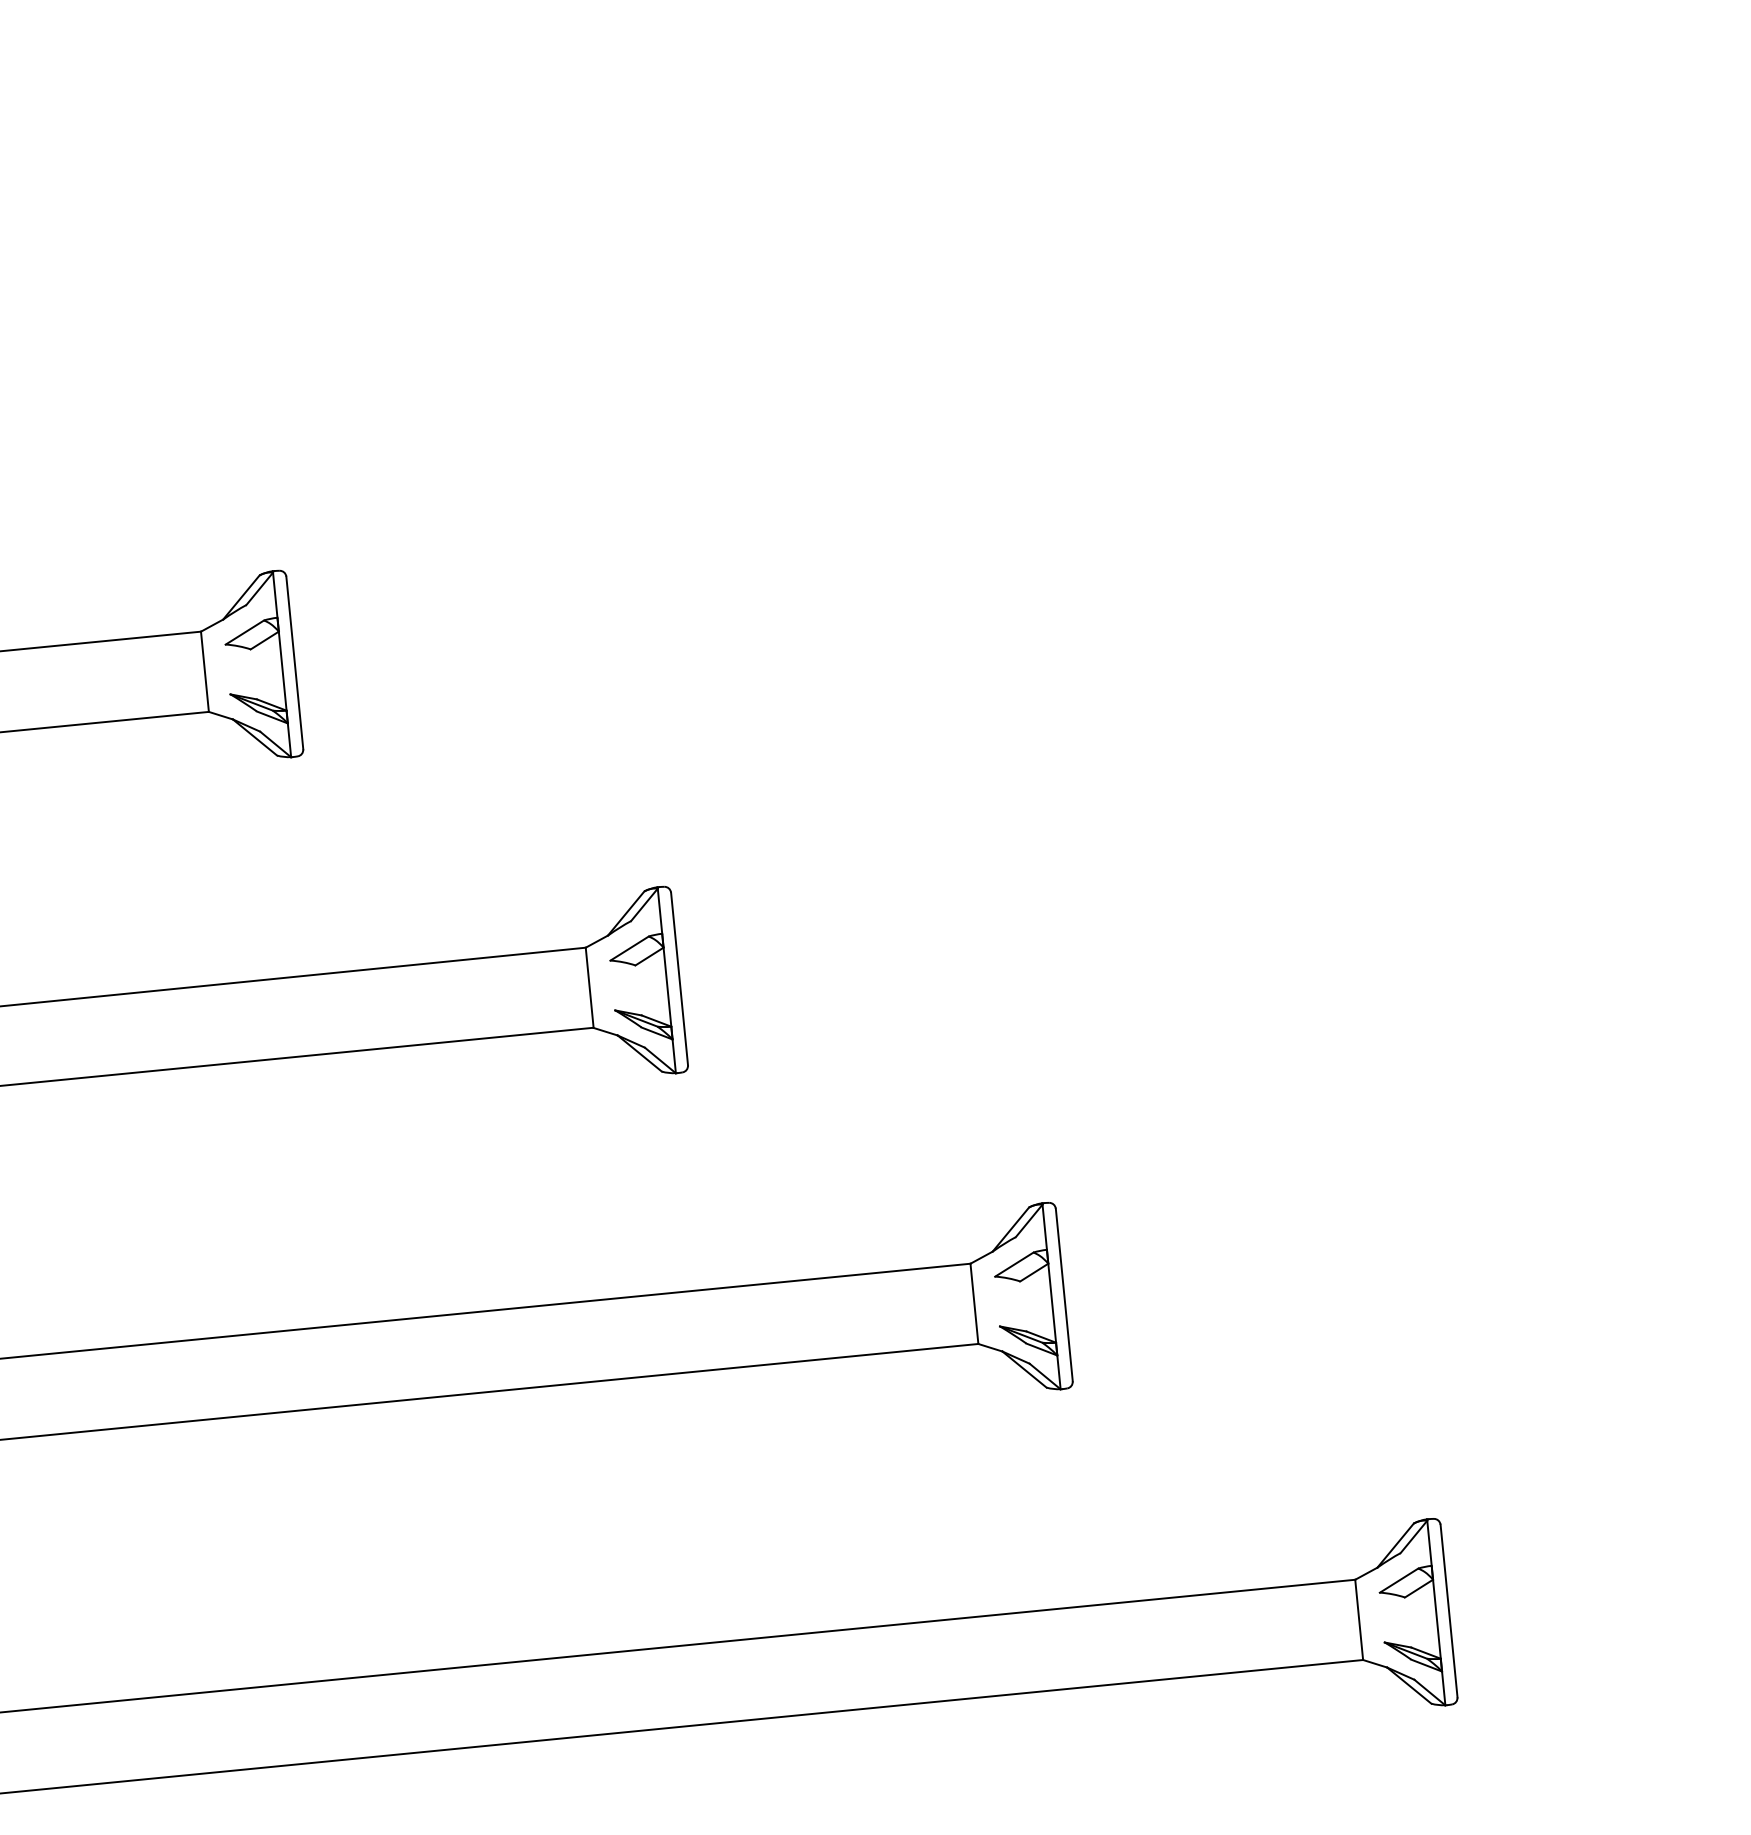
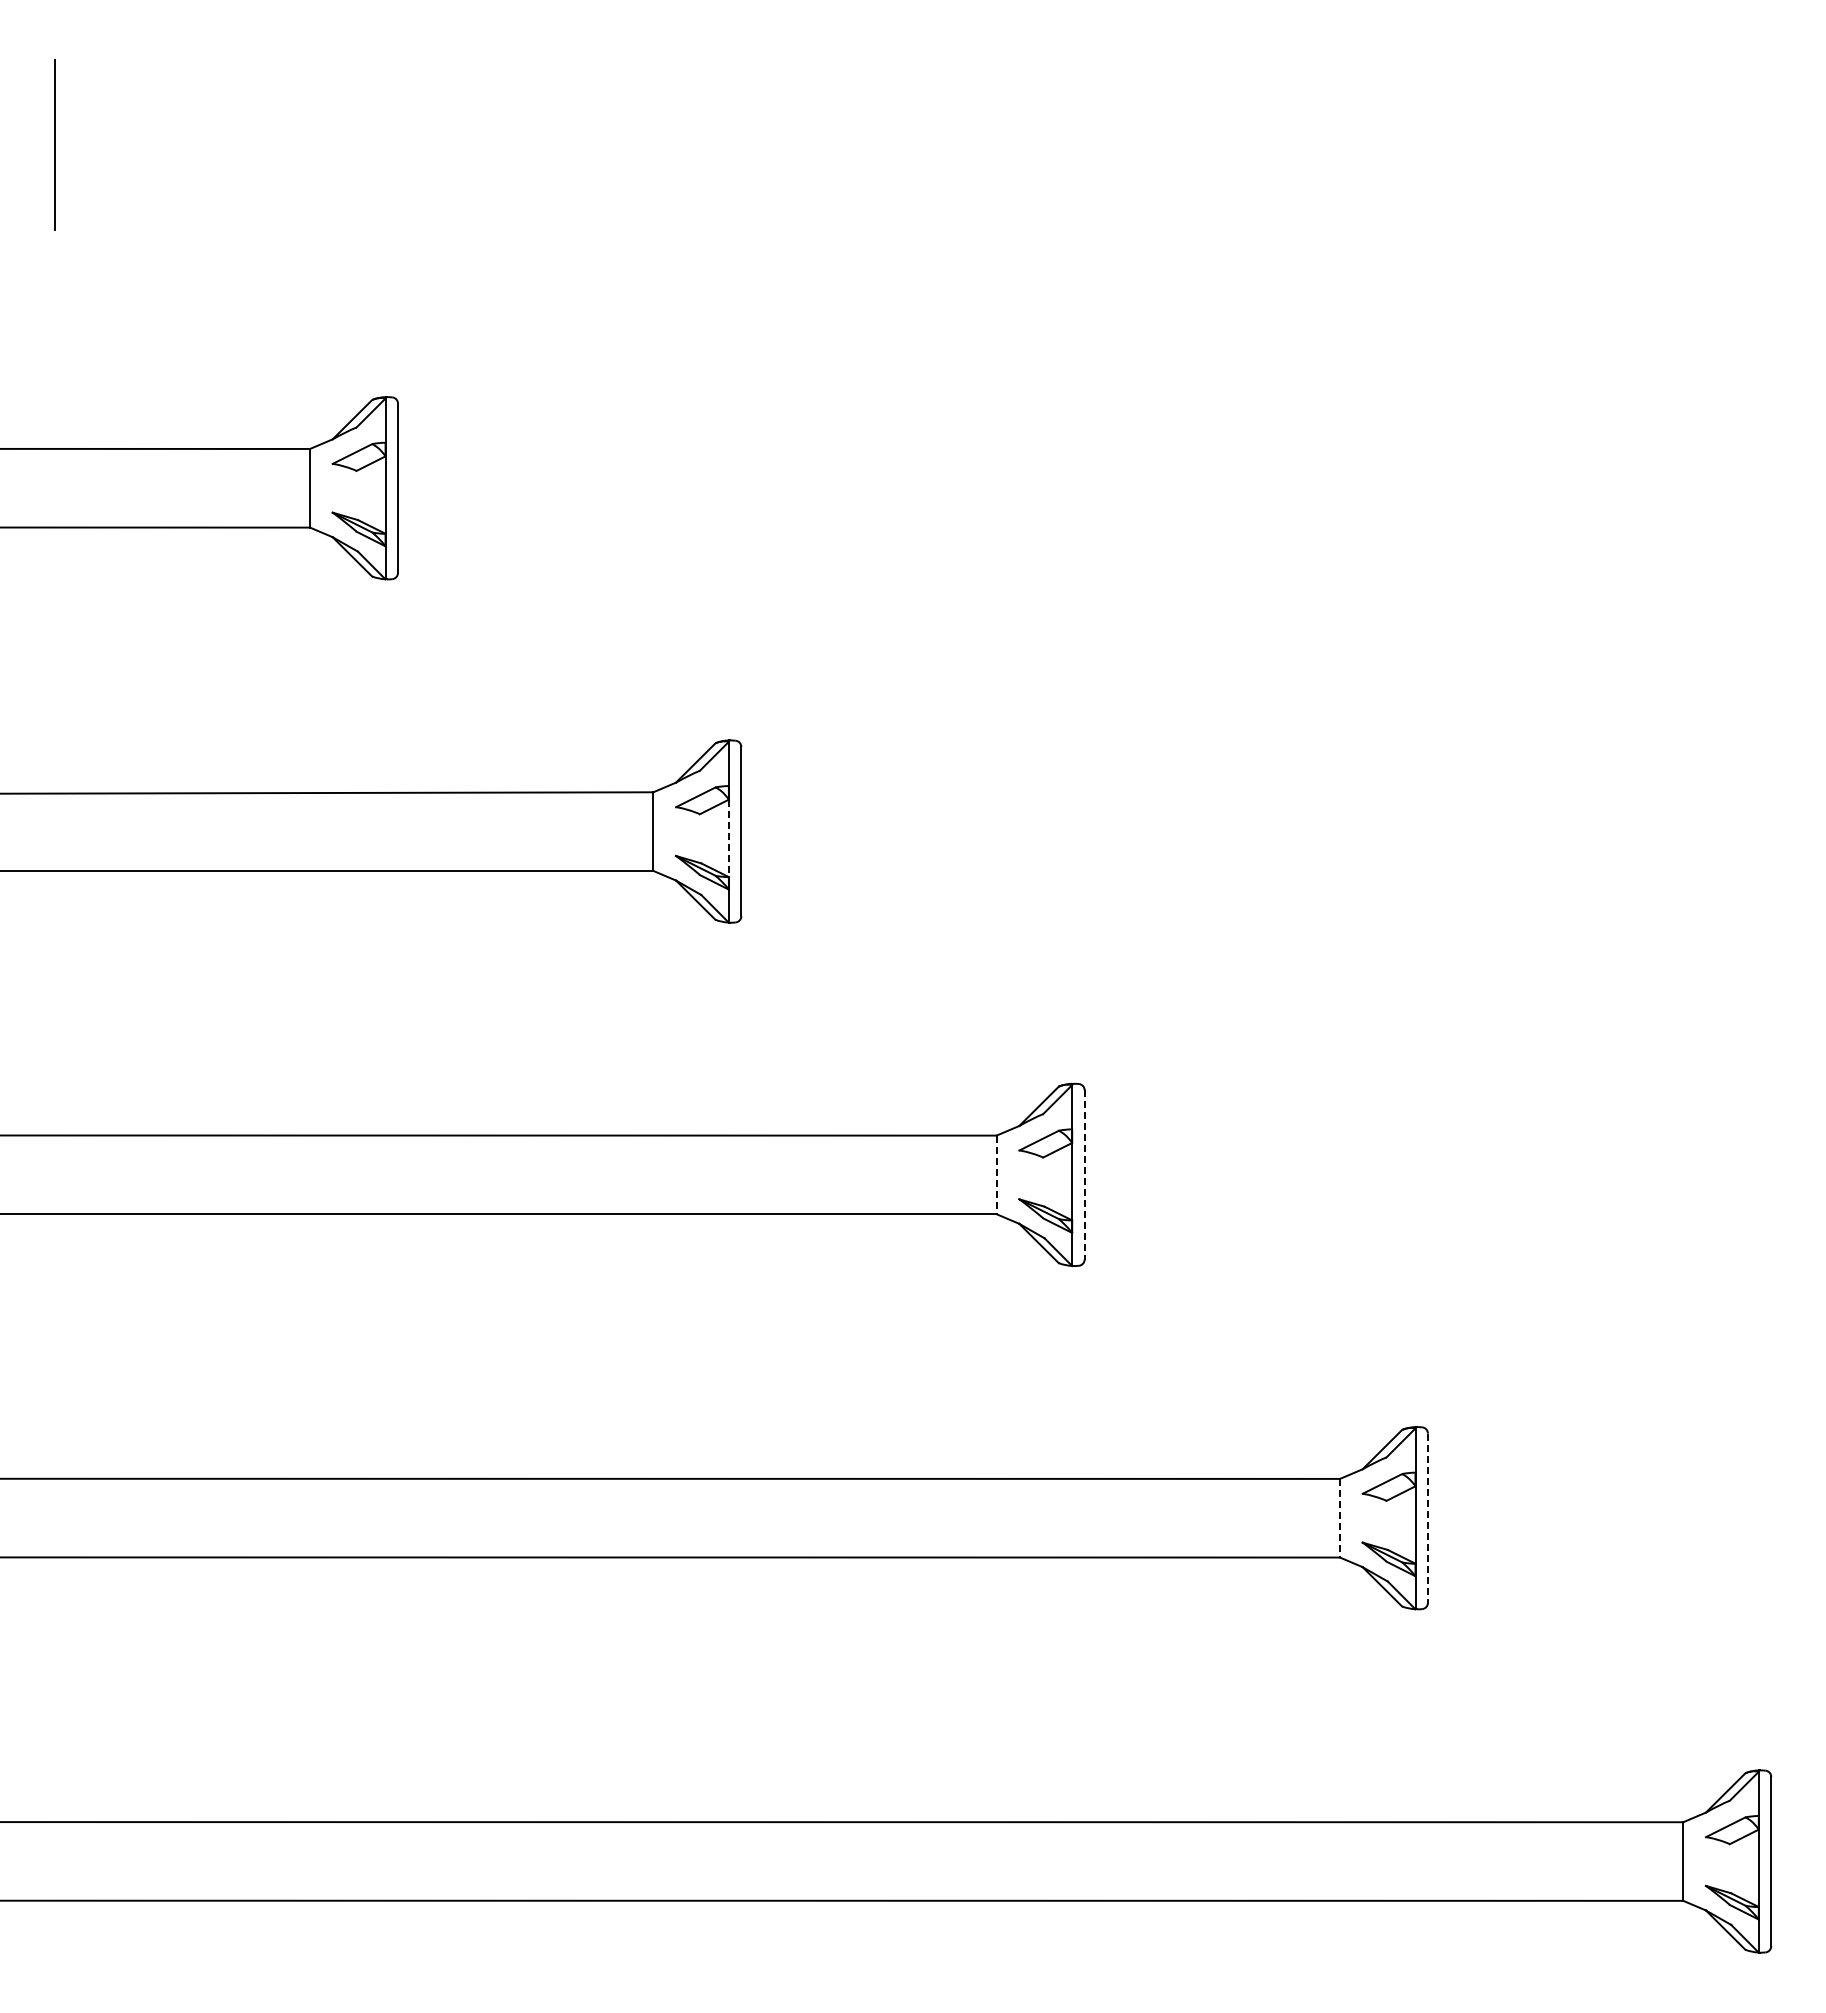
line: (667, 987) -> (728, 838), solid -> dashed
line: (1064, 1294) -> (1084, 1174), solid -> dashed
line: (974, 1304) -> (996, 1175), solid -> dashed
line: (1449, 1611) -> (1428, 1518), solid -> dashed
line: (1358, 1620) -> (1339, 1518), solid -> dashed

